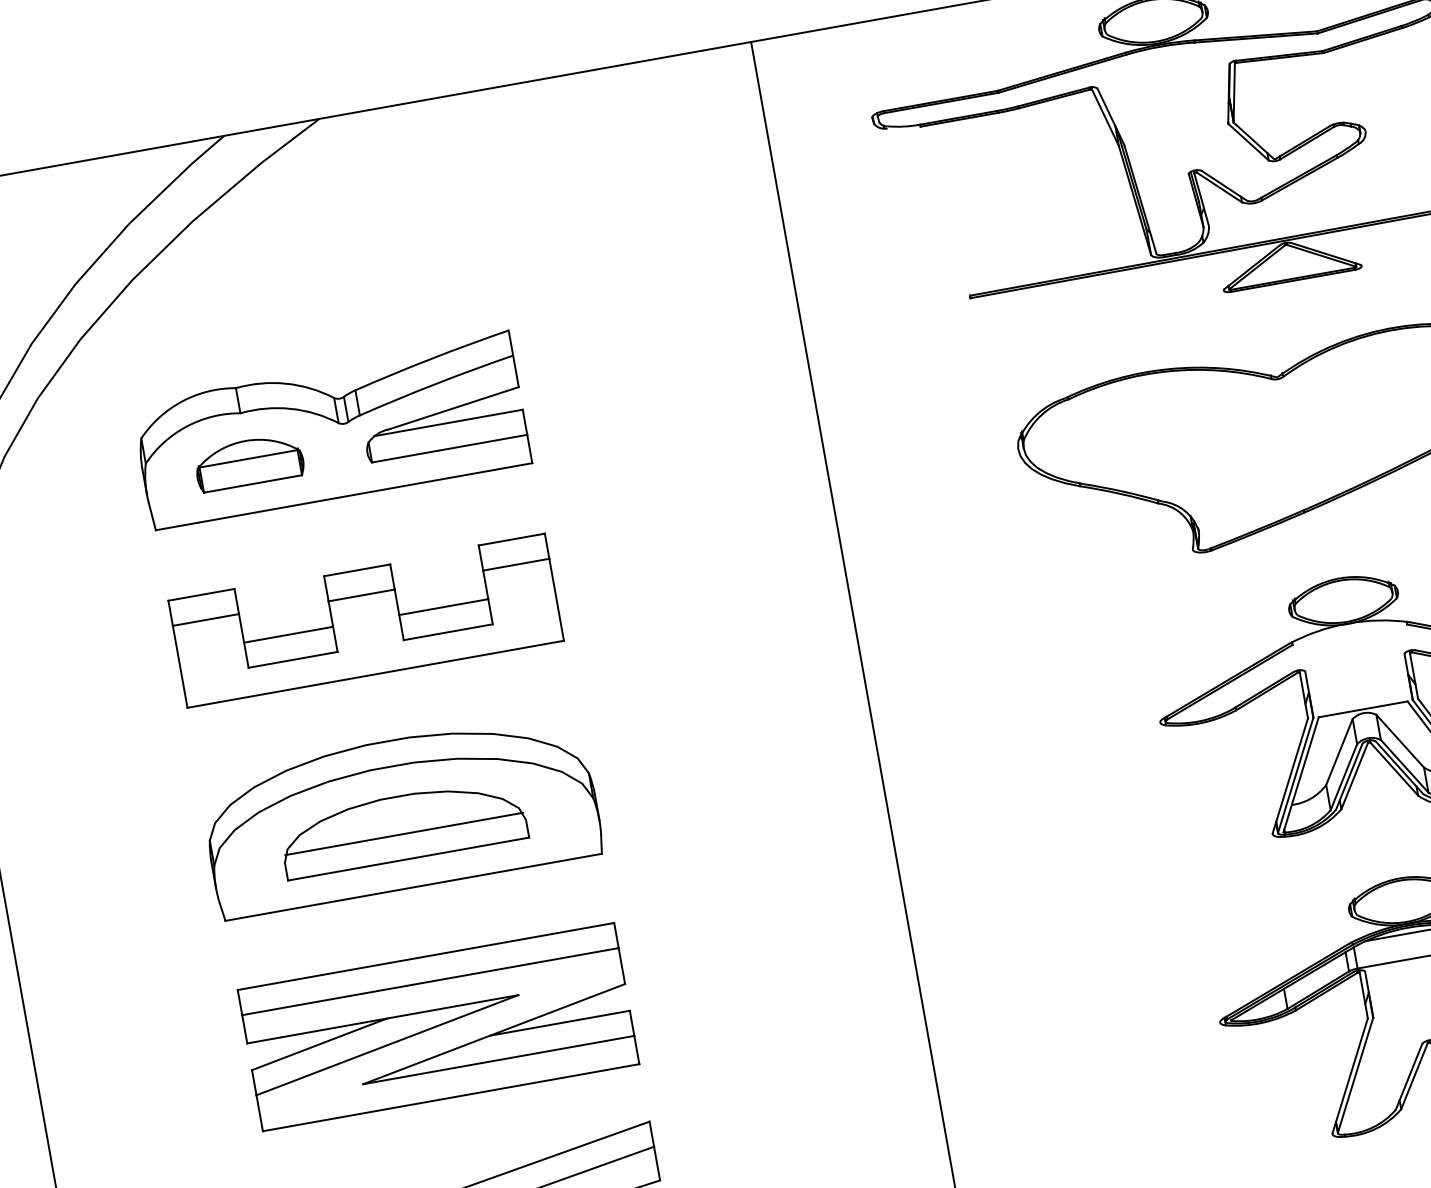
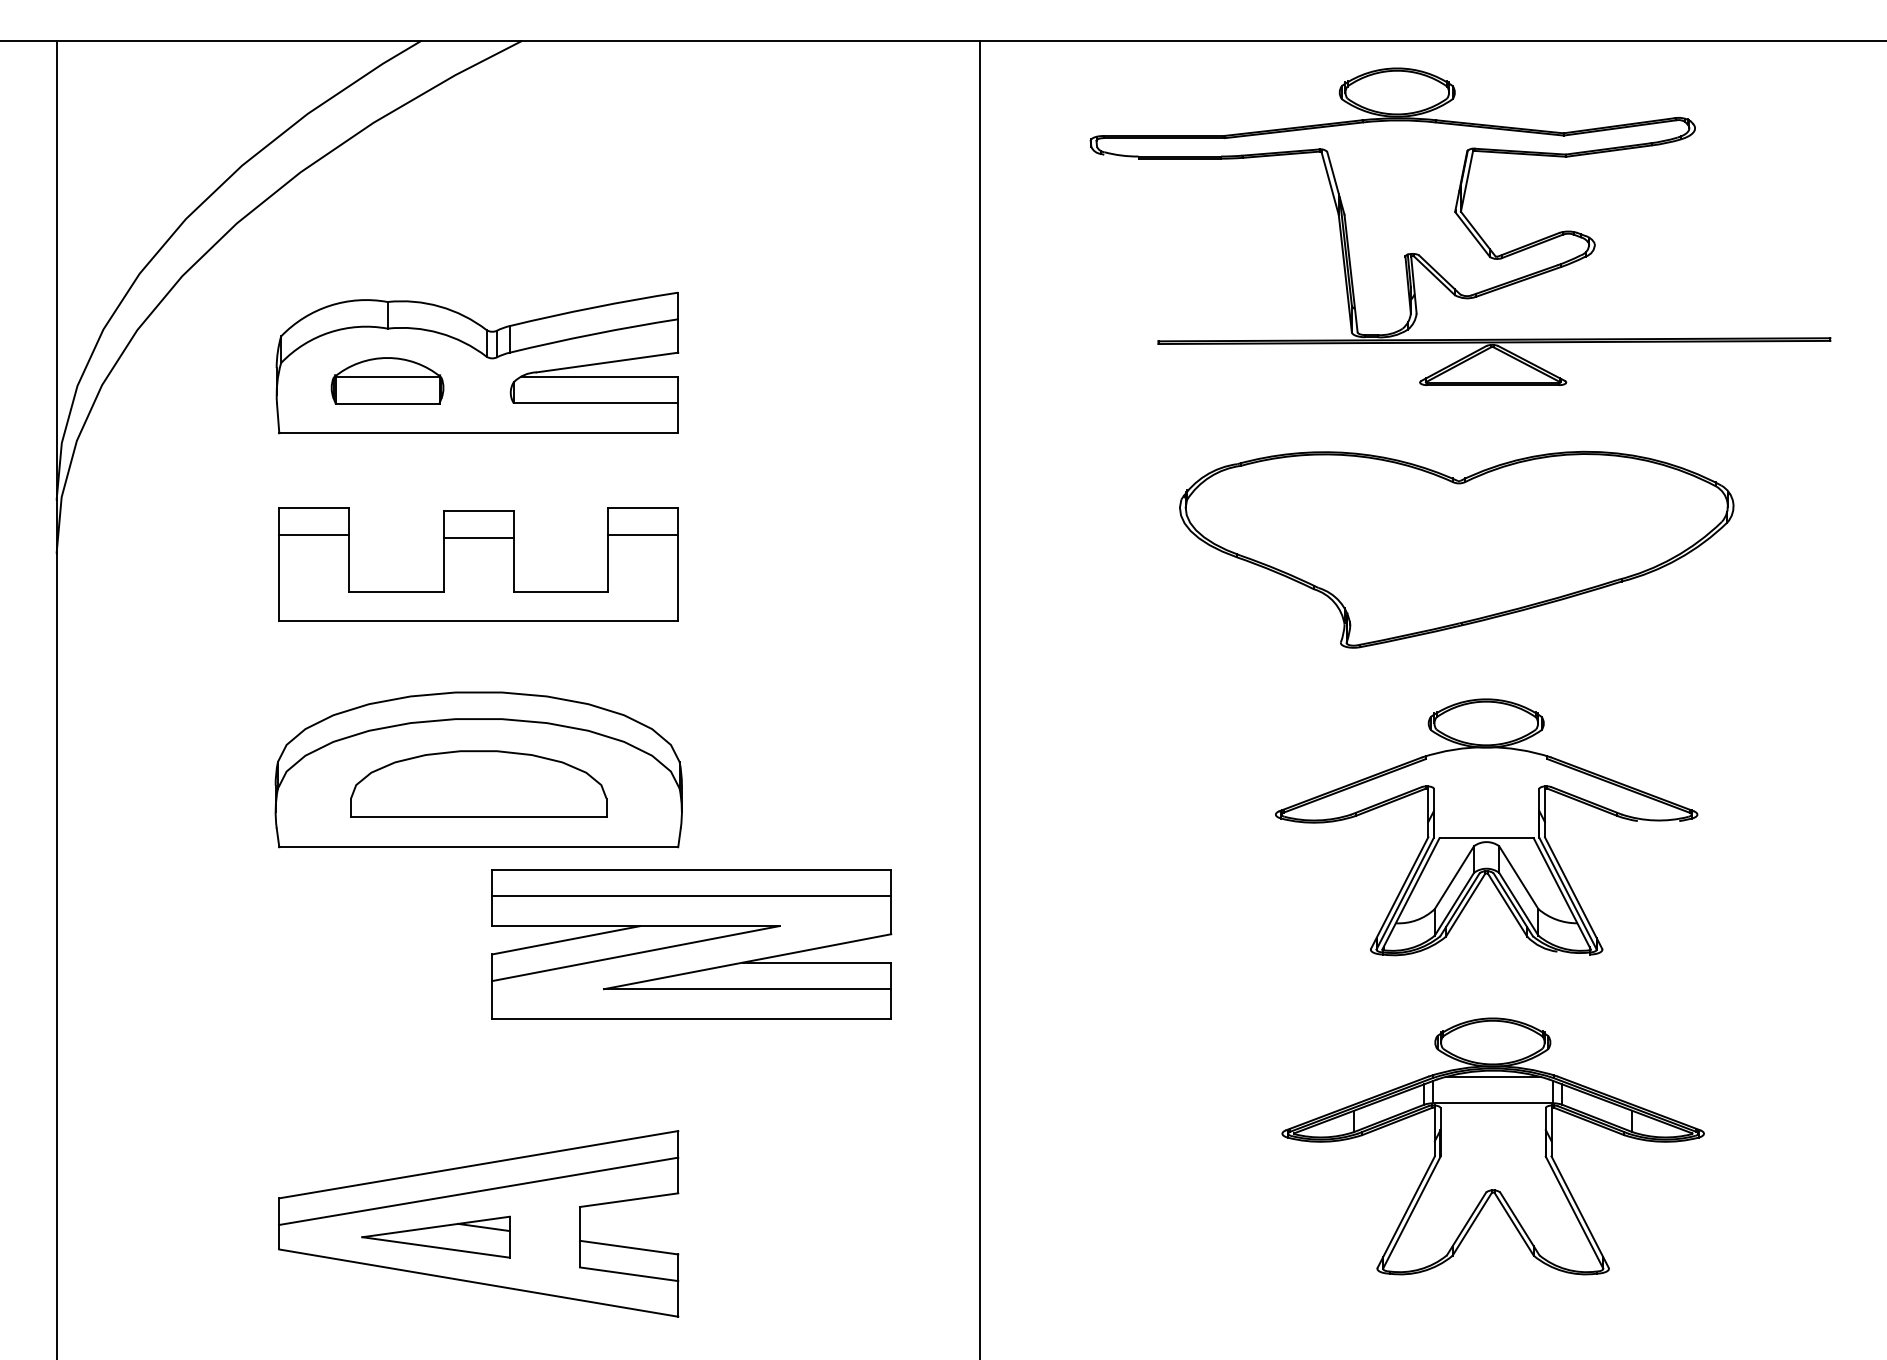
line: (443, 606) -> (560, 564), removed
line: (288, 634) -> (396, 564), removed
line: (403, 833) -> (478, 790), removed
part: (438, 1027) -> (691, 944), moved

